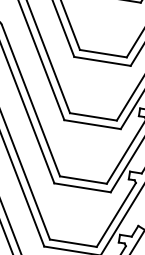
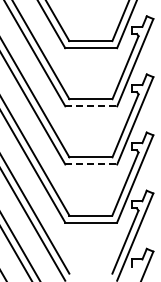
line: (92, 124) -> (91, 106), solid -> dashed
line: (82, 187) -> (91, 164), solid -> dashed

